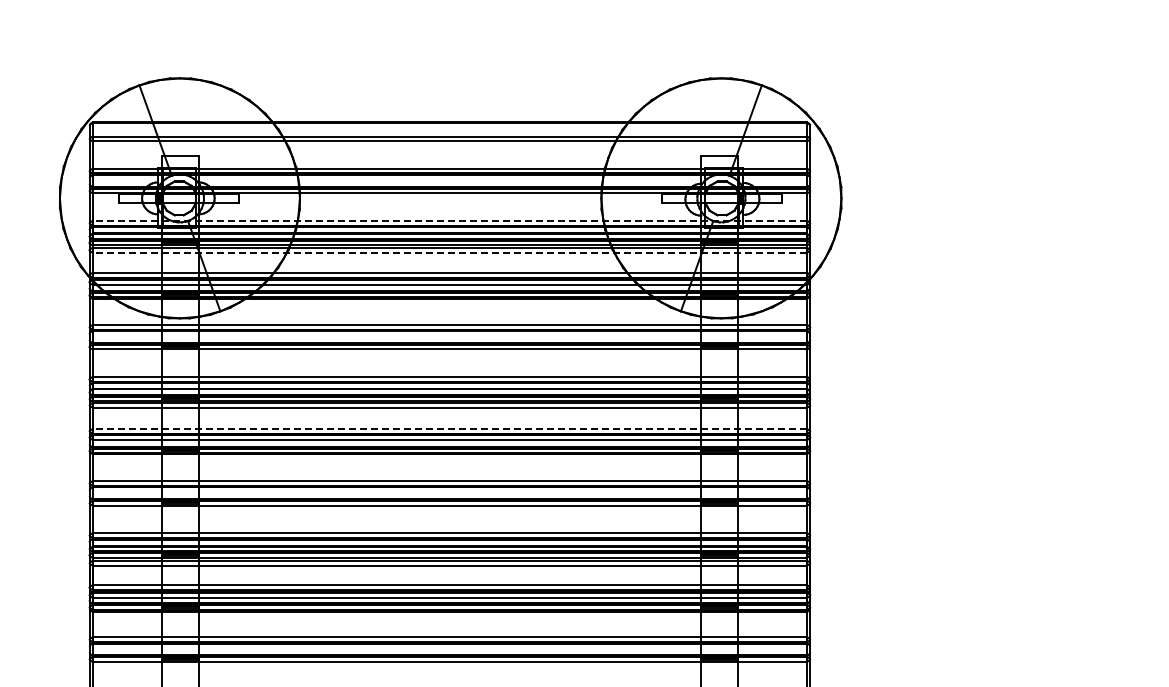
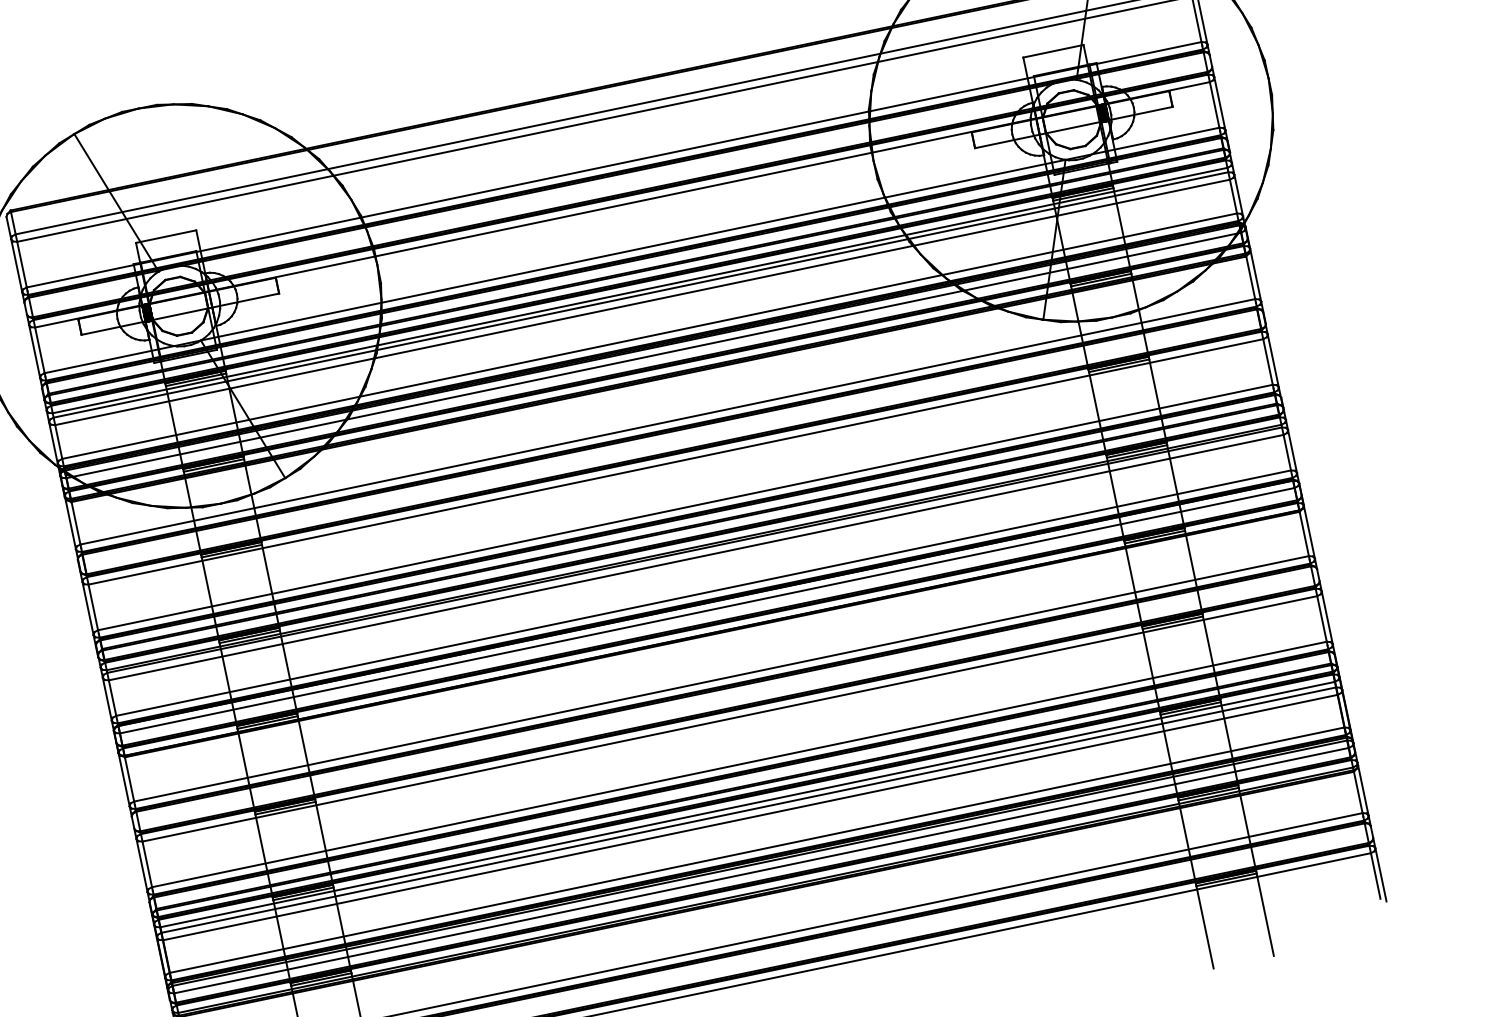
line: (449, 220) -> (631, 249), dashed -> solid
line: (449, 252) -> (642, 302), dashed -> solid
line: (449, 429) -> (703, 593), dashed -> solid

